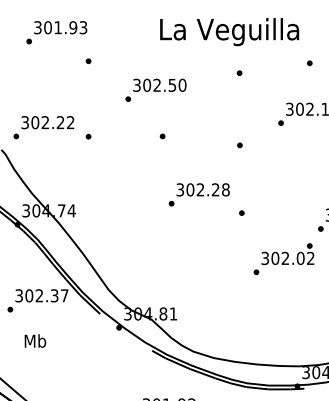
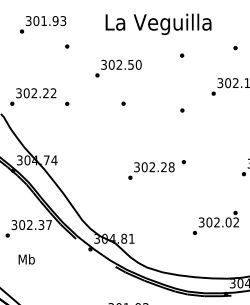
text: (229, 32) -> (158, 24), moved
text: (198, 194) -> (150, 170), moved
text: (283, 259) -> (215, 223), moved

